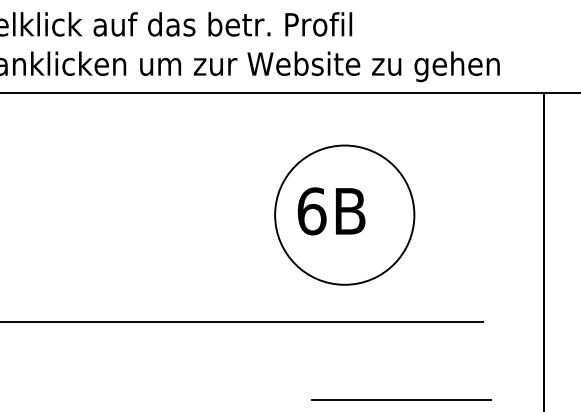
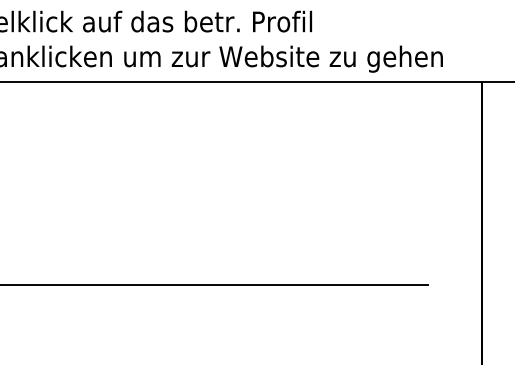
part: (344, 214) -> (305, 190), removed
line: (401, 399) -> (355, 353), removed

